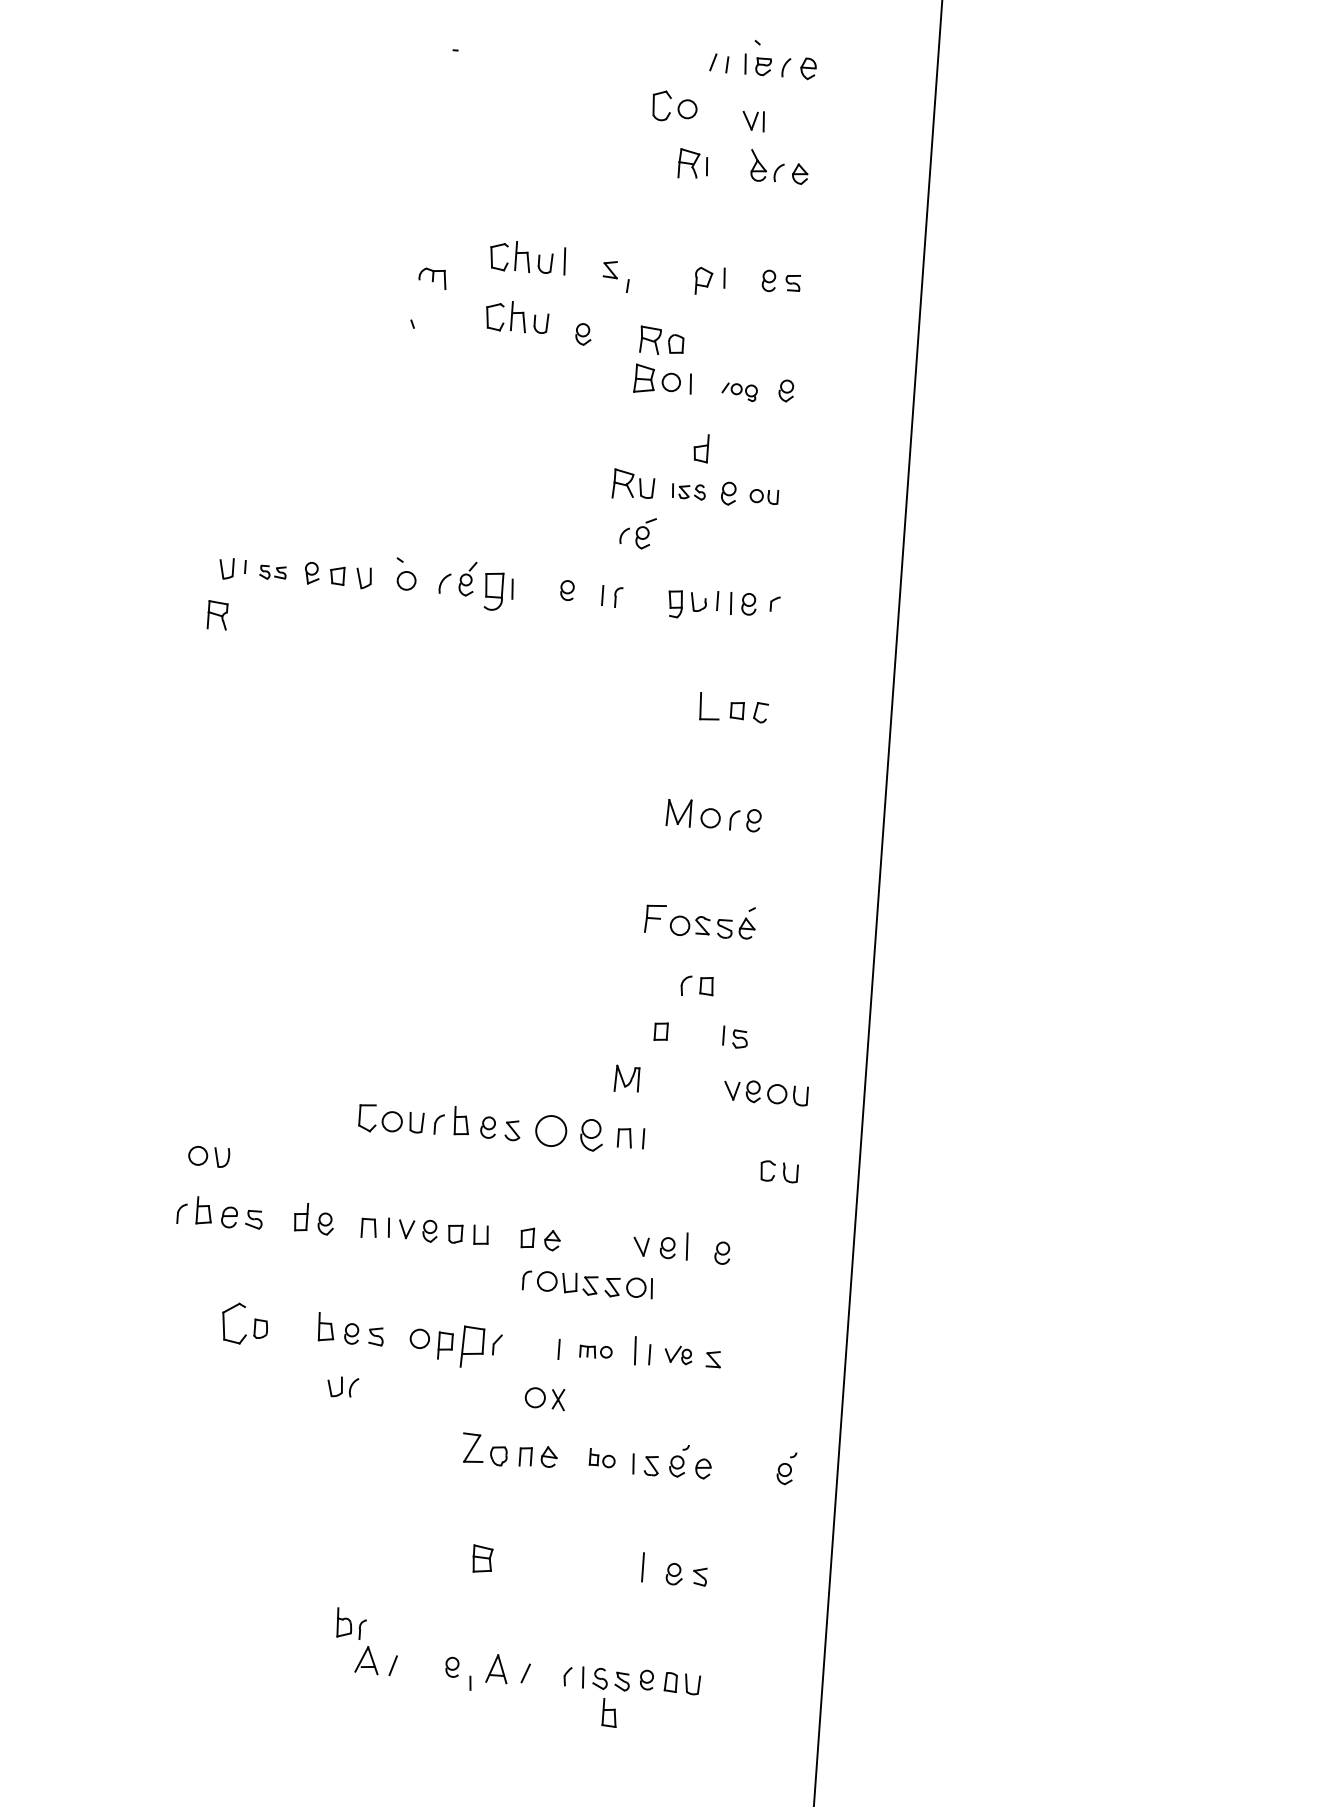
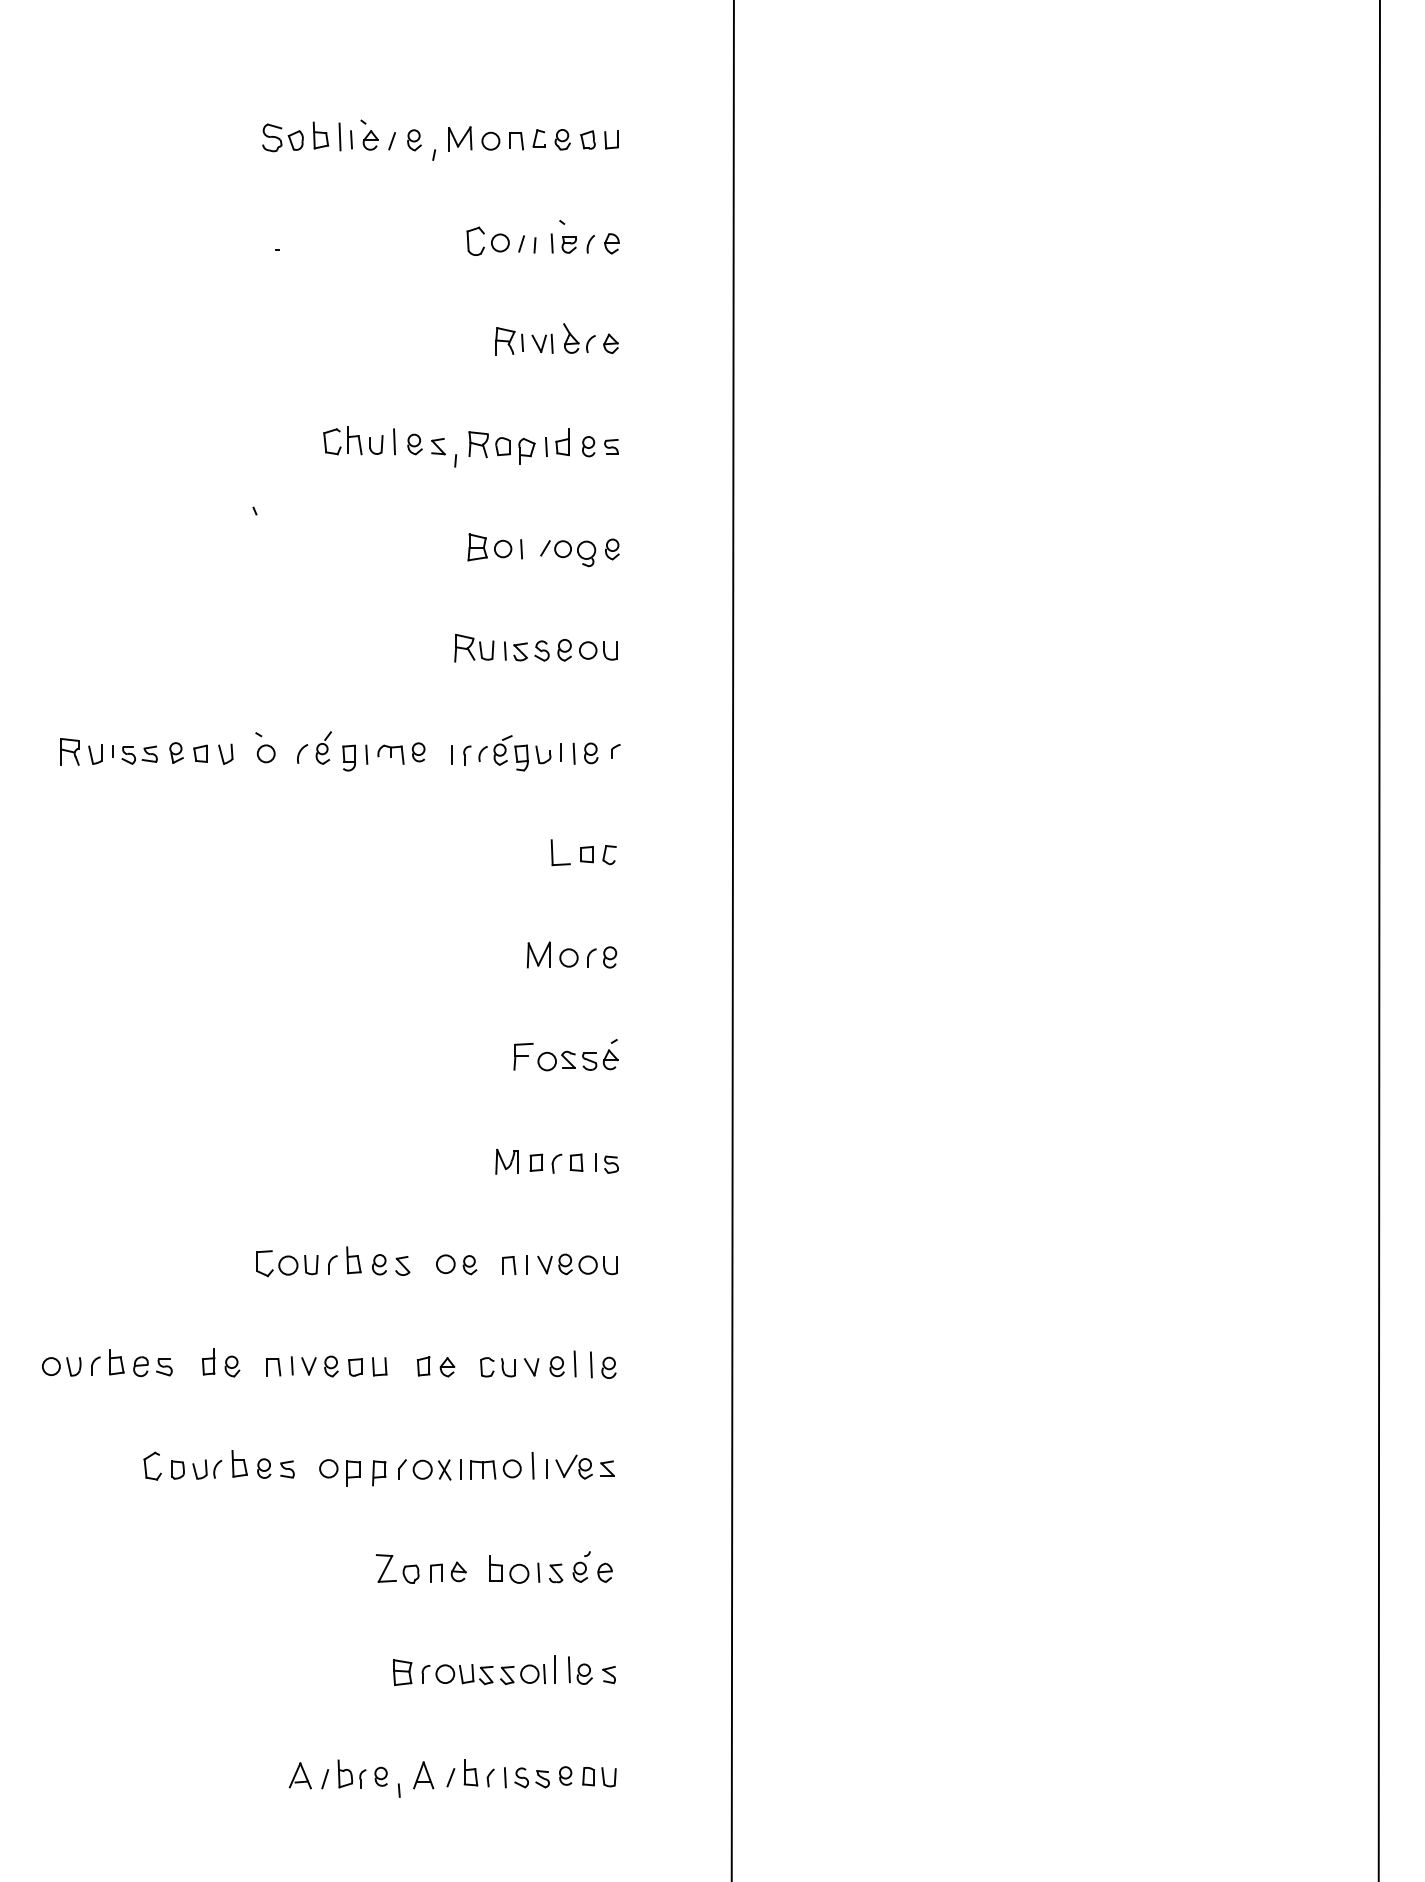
part: (674, 105) -> (487, 240), moved
part: (753, 120) -> (542, 343), moved
part: (432, 278) -> (390, 754), moved
part: (517, 317) -> (353, 497), removed
part: (582, 334) -> (414, 444), moved
part: (661, 341) -> (489, 444), moved
part: (739, 391) -> (568, 553), size x1.67
part: (701, 448) -> (562, 442), moved
part: (688, 491) -> (526, 650), size x1.43
part: (764, 496) -> (598, 650), size x1.43
part: (637, 533) -> (495, 750), moved
part: (273, 572) -> (139, 754), size x1.43
part: (493, 590) -> (348, 757), size x0.71
part: (217, 614) -> (69, 751), moved
part: (697, 986) -> (567, 1163), moved
part: (626, 1078) -> (506, 1161), moved
part: (766, 1092) -> (577, 1264), moved
part: (569, 1133) -> (456, 1264), size x0.62
part: (208, 1156) -> (61, 1366), moved
part: (778, 1171) -> (497, 1367), moved
line: (703, 1248) -> (590, 1364), added
part: (587, 1284) -> (483, 1674), moved
part: (234, 1322) -> (152, 1465), size x0.71
part: (472, 1347) -> (379, 1473), size x0.62
part: (595, 1351) -> (495, 1469), size x1.67
part: (677, 1354) -> (573, 1466), size x1.43
part: (343, 1387) -> (207, 1469), moved
part: (544, 1398) -> (431, 1469), moved
part: (602, 1458) -> (509, 1569), size x1.67
part: (786, 1467) -> (683, 1566), removed
line: (657, 1568) -> (568, 1669), added
part: (350, 1622) -> (351, 1773), moved
part: (609, 1712) -> (470, 1772), moved

